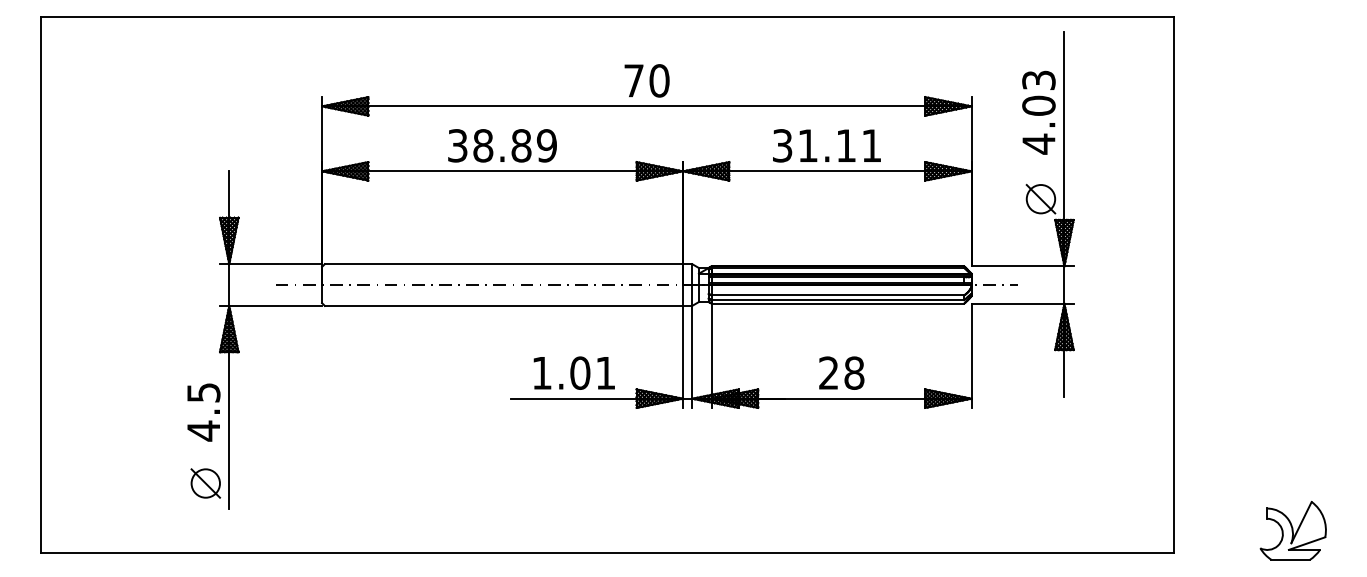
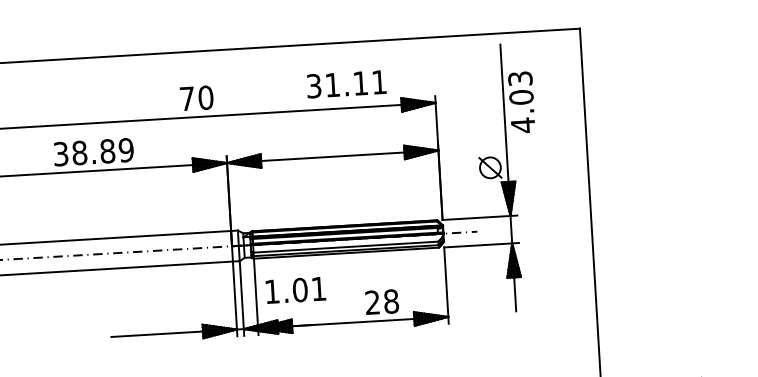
text: (1038, 112) -> (521, 102), moved
text: (826, 145) -> (346, 84), moved
text: (573, 372) -> (295, 289), moved
text: (841, 372) -> (381, 301), moved

